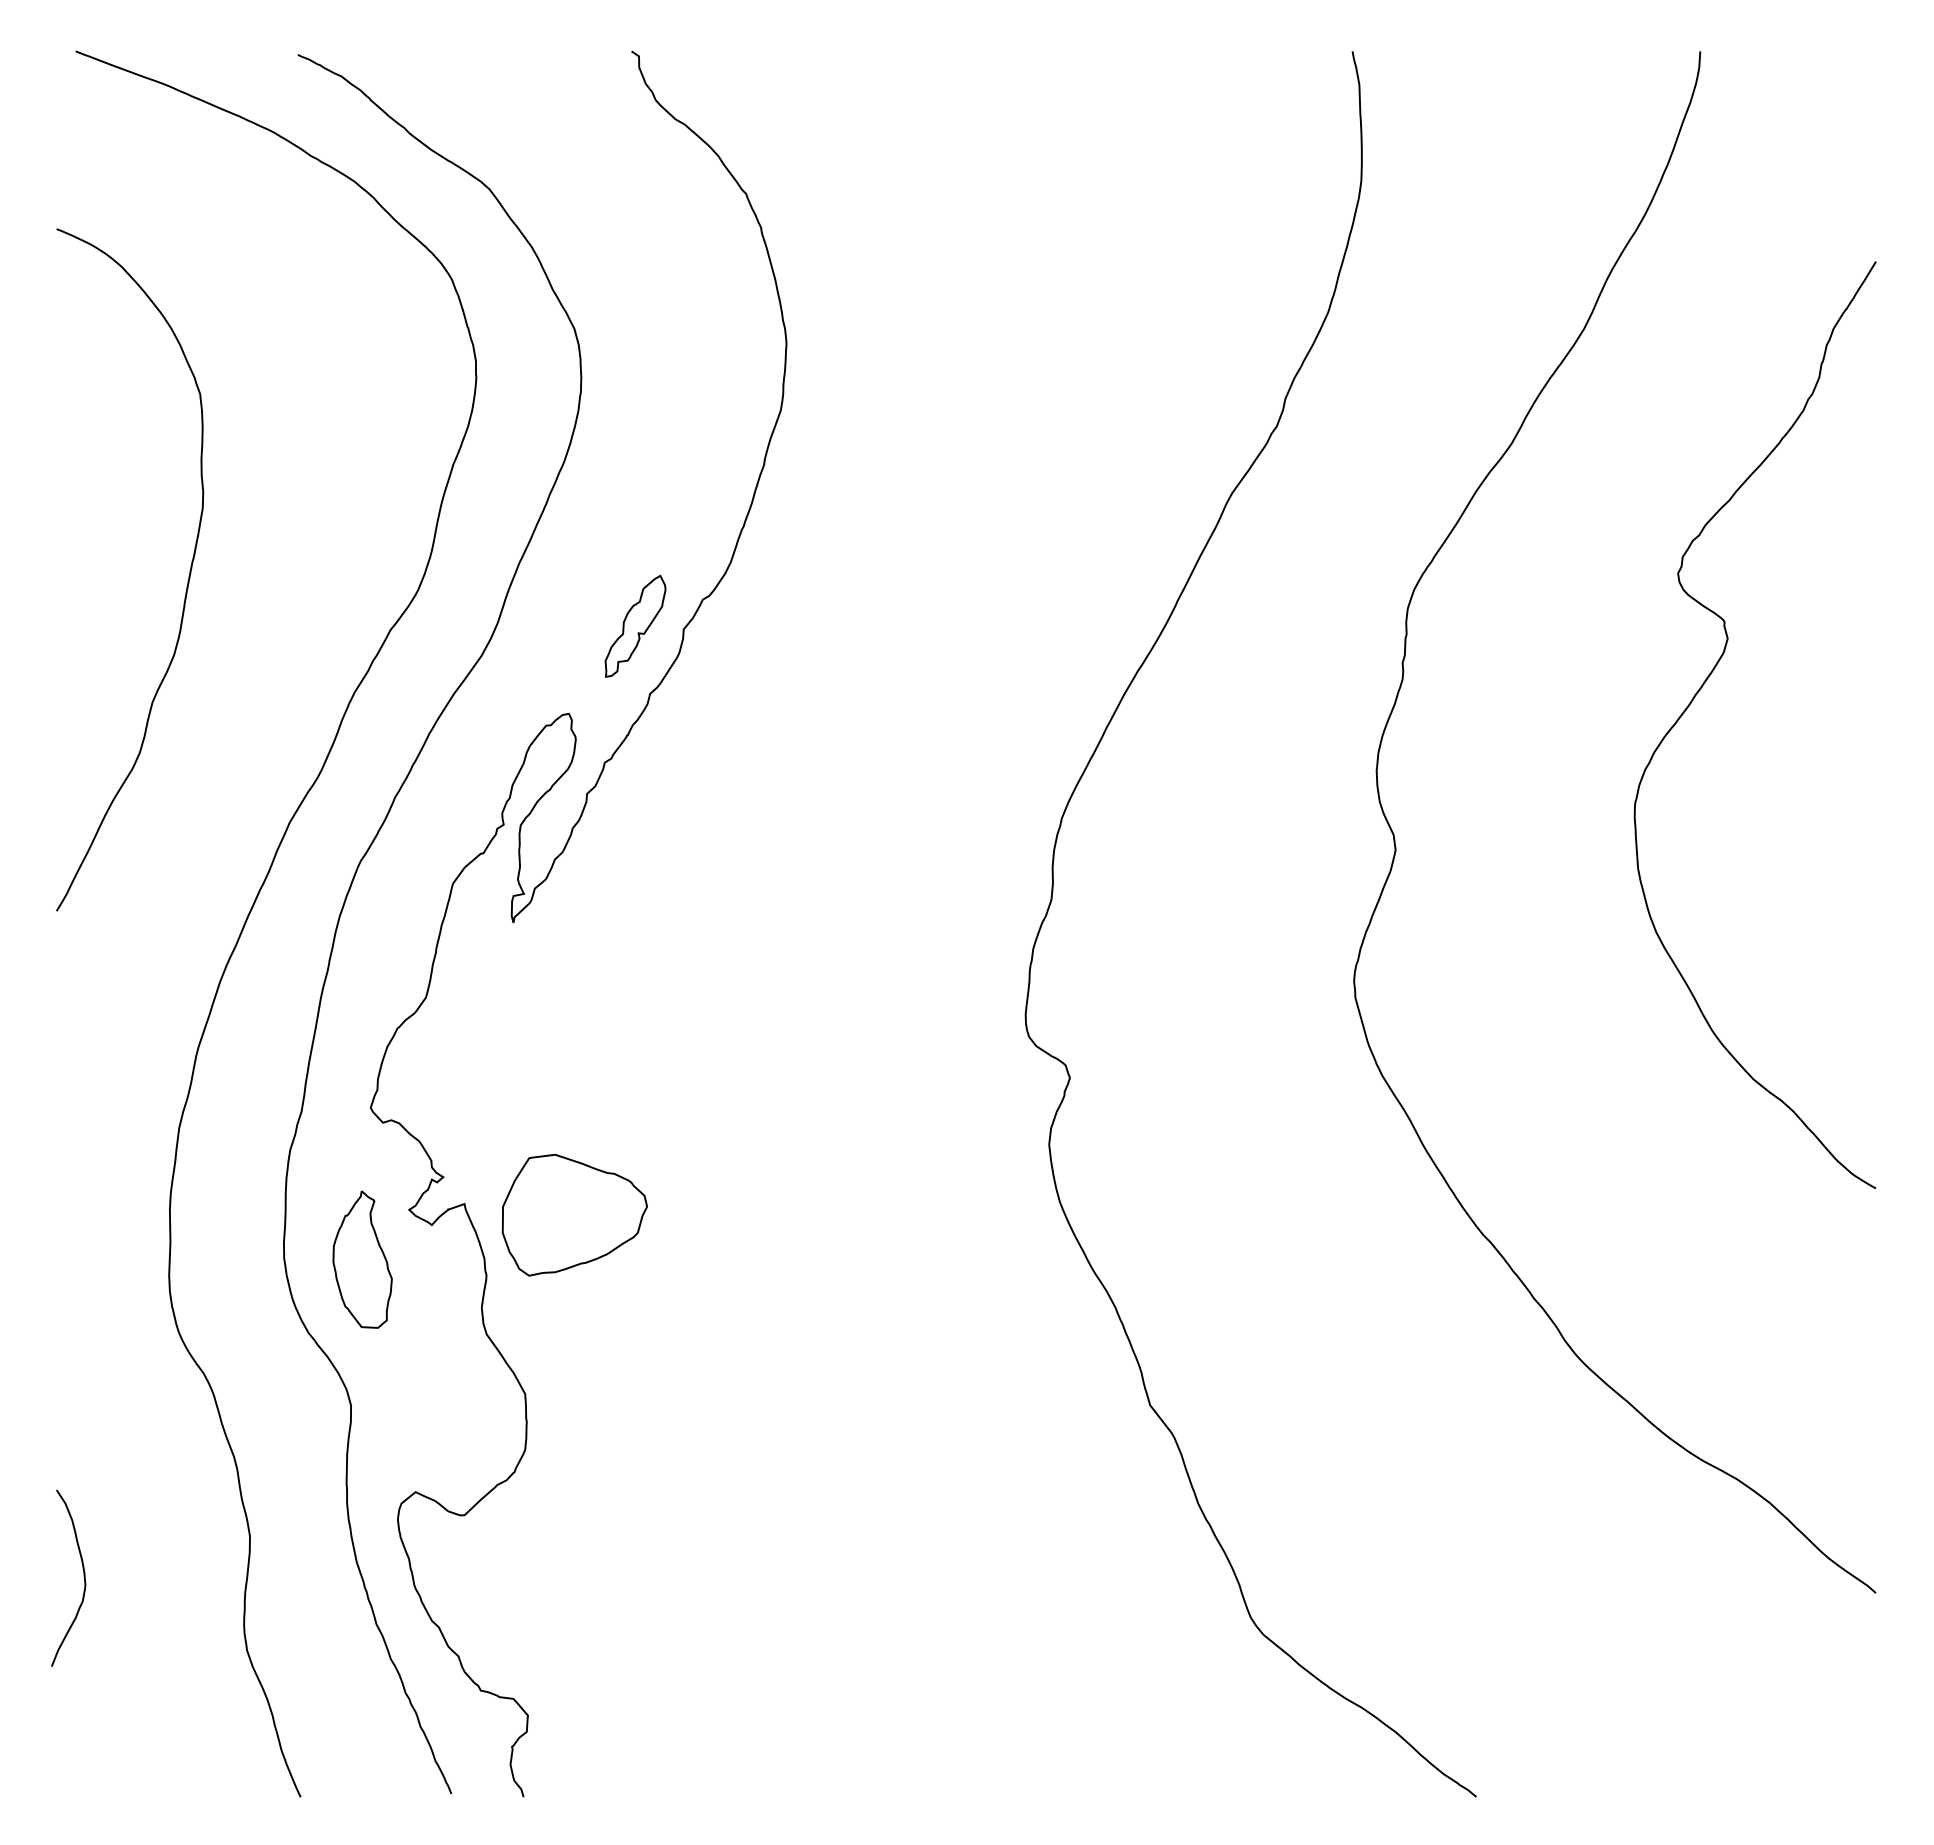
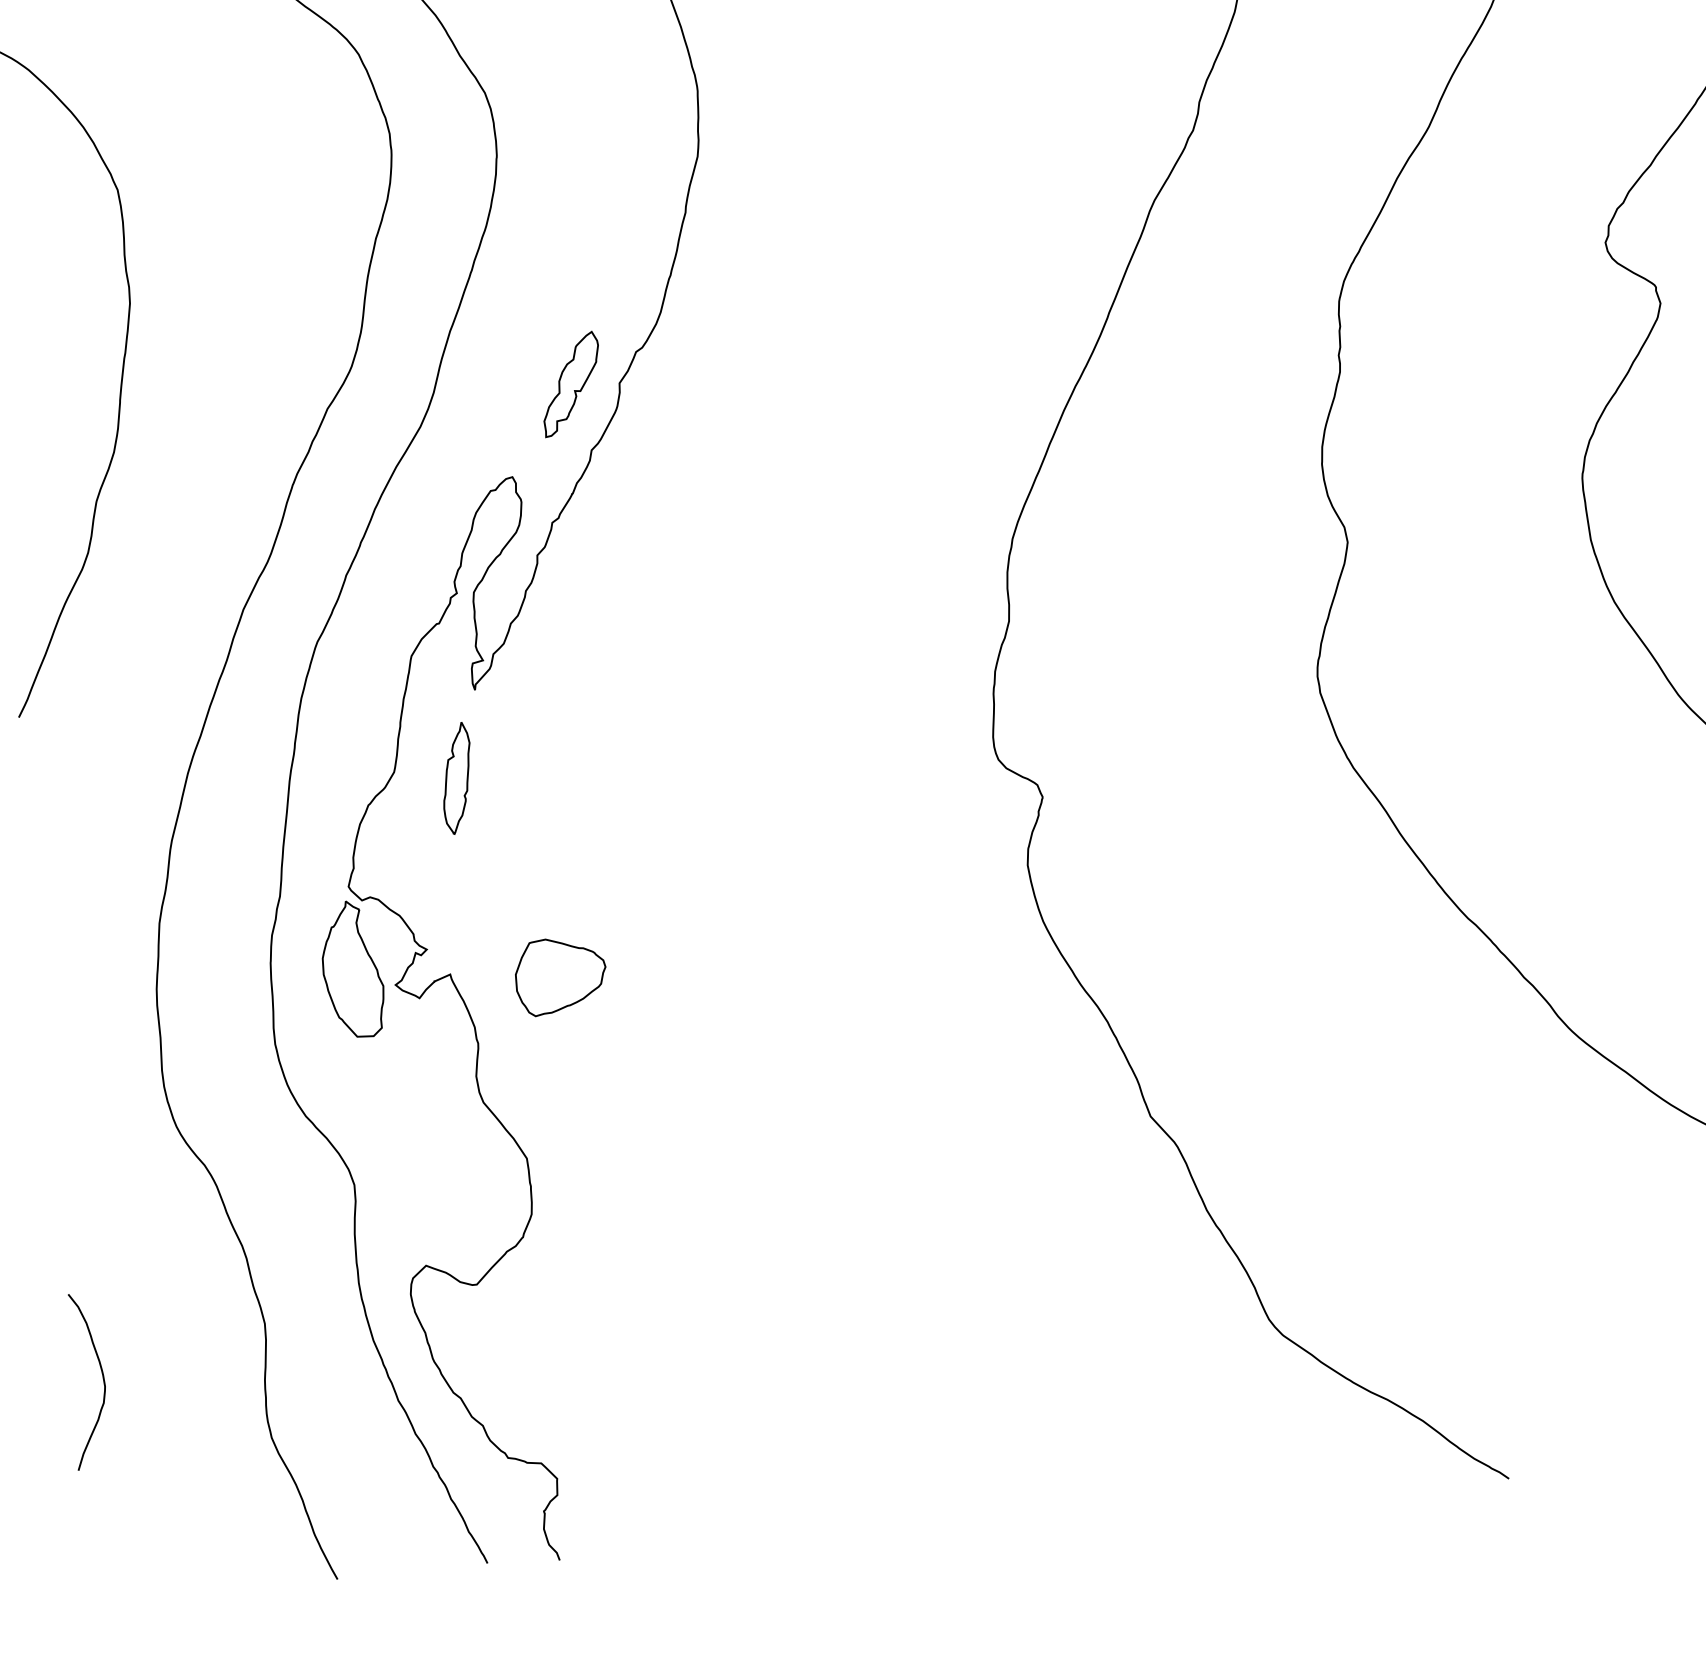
part: (487, 1009) -> (456, 778), added
part: (574, 1214) -> (560, 975), size x0.62
part: (362, 1259) -> (352, 969), moved

